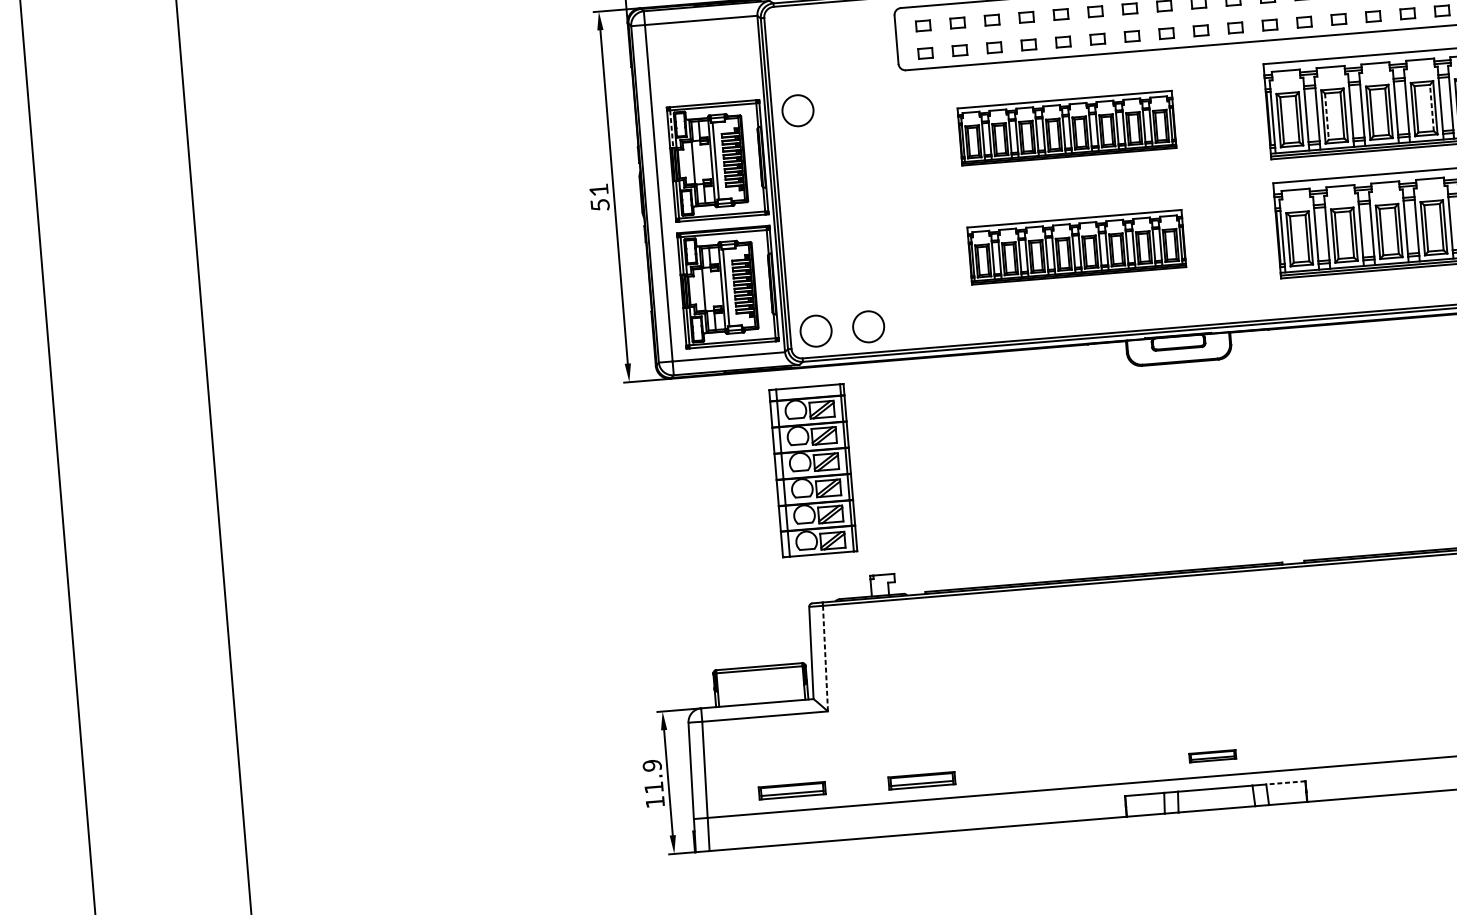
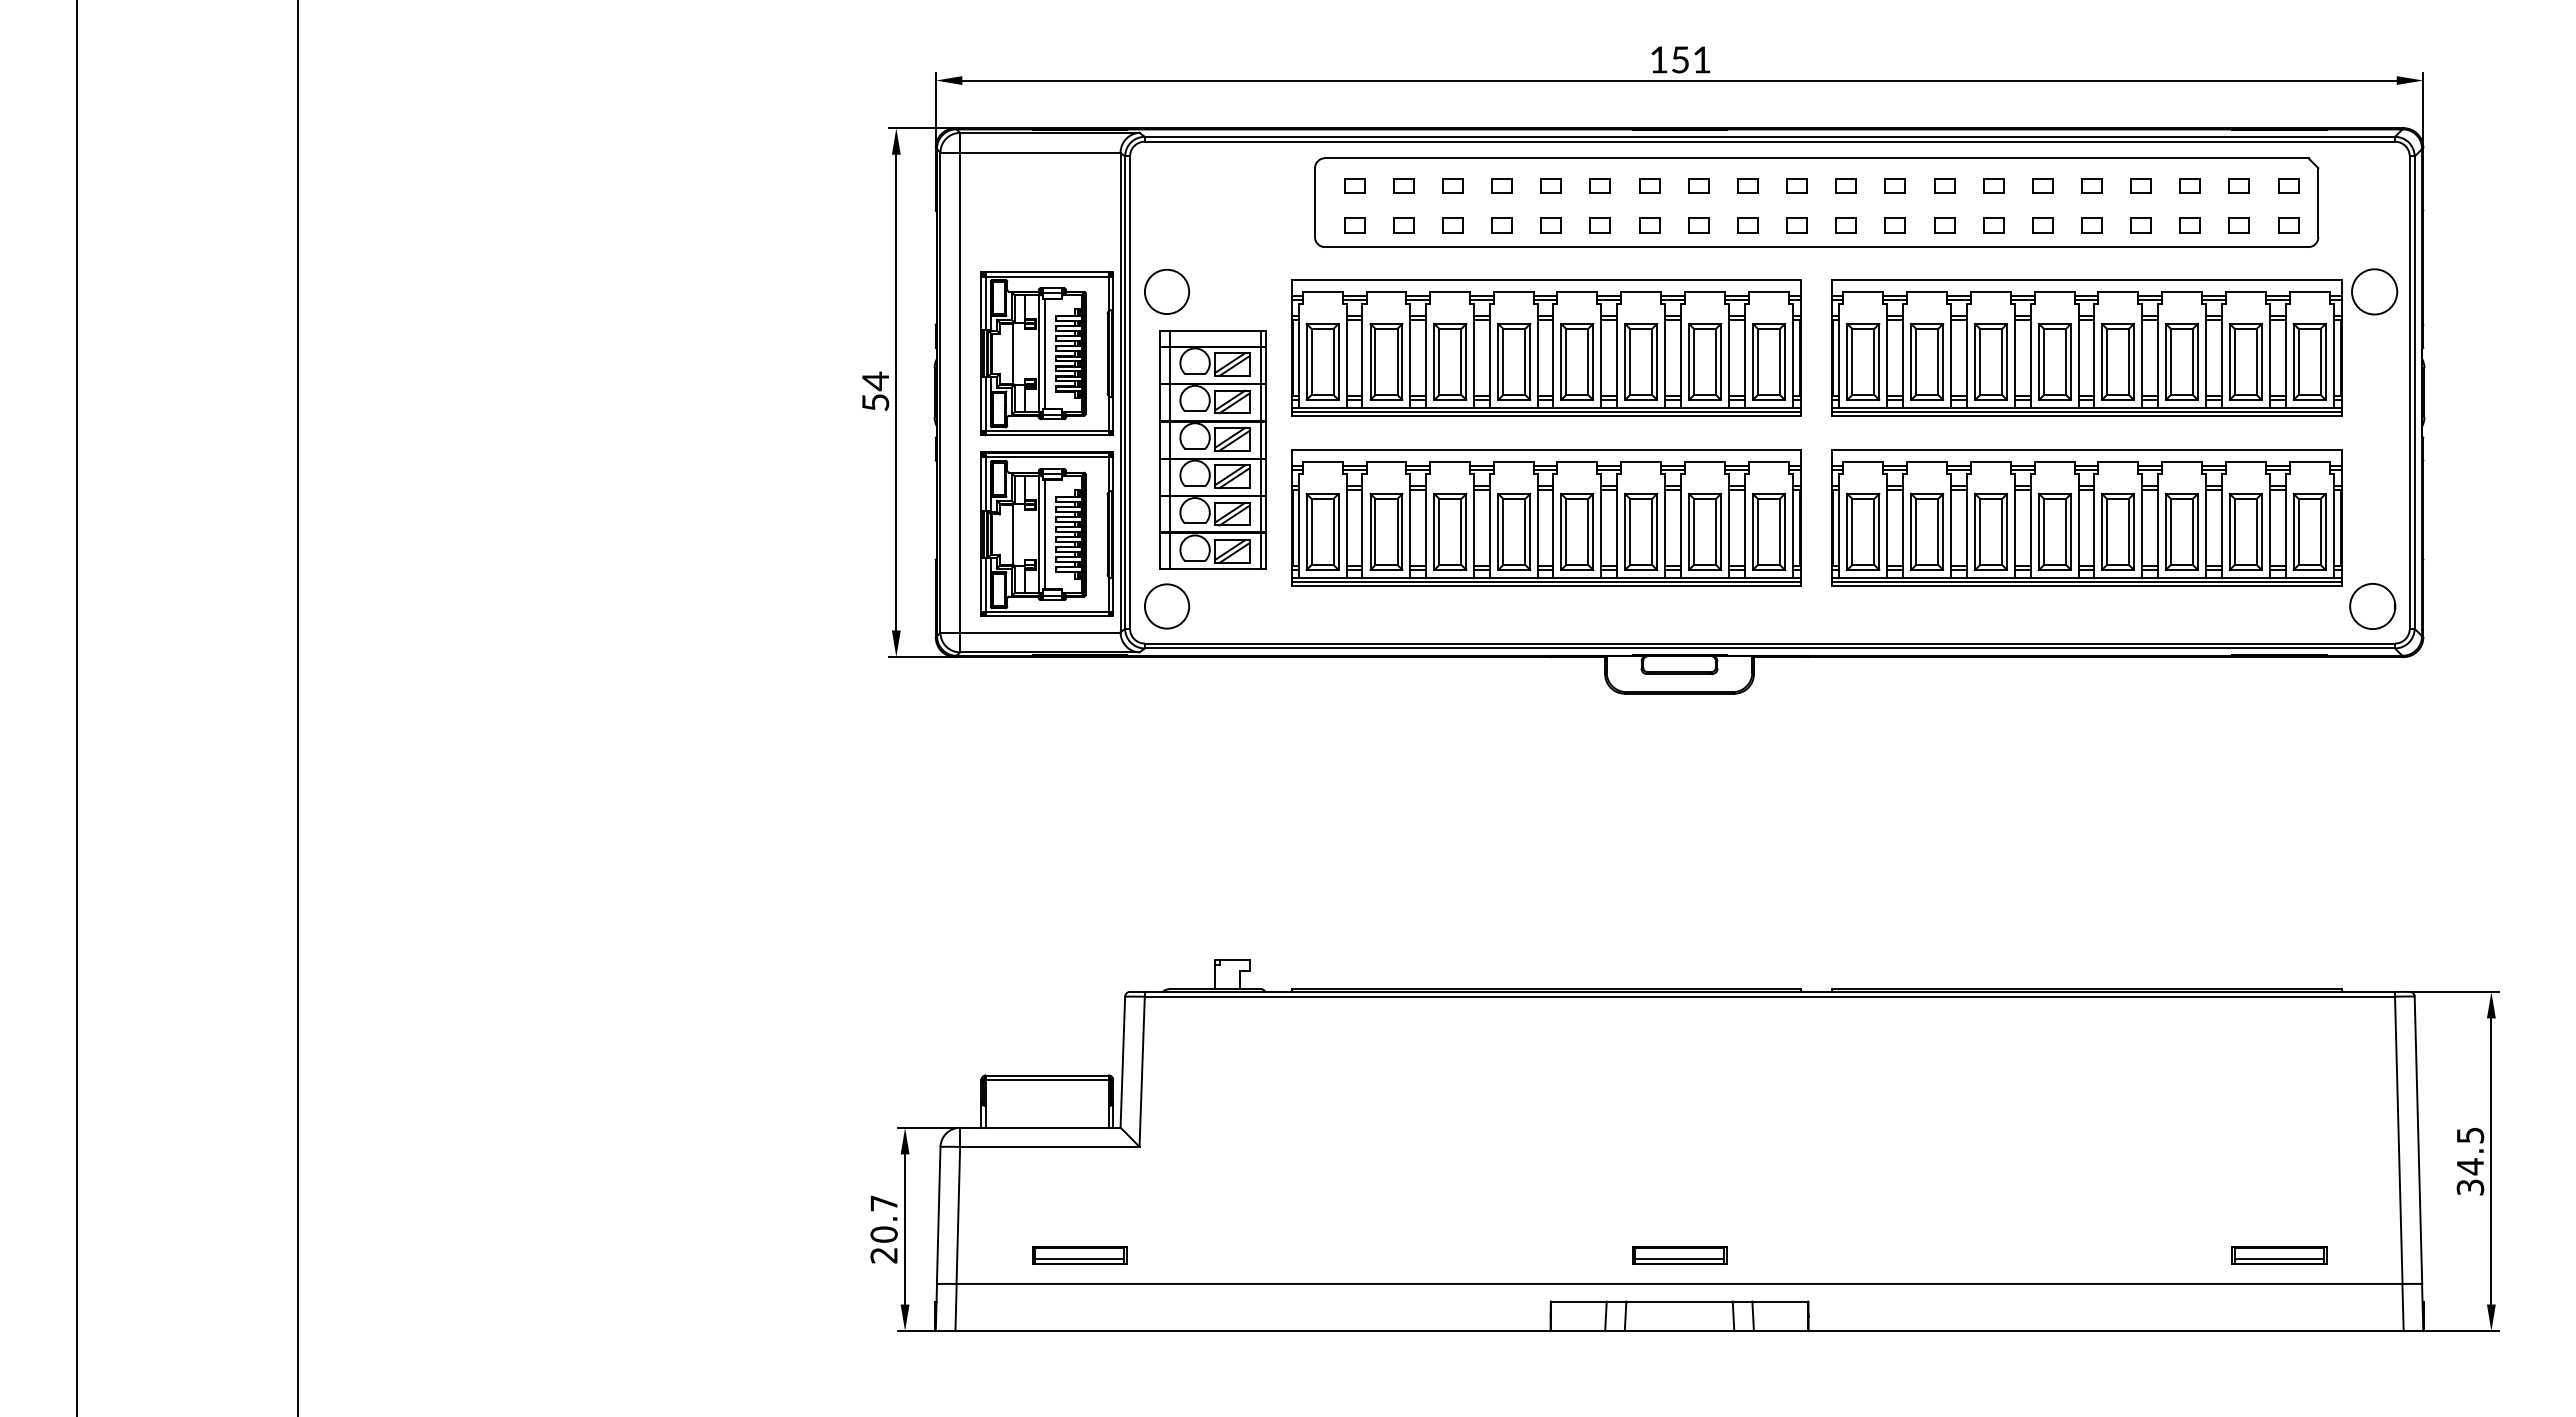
line: (1432, 107) -> (2066, 361), dashed -> solid
line: (1327, 117) -> (1916, 362), dashed -> solid
part: (1067, 127) -> (1546, 347), size x1.67
line: (671, 129) -> (985, 303), dashed -> solid
text: (598, 190) -> (875, 381), 51 -> 54
part: (1076, 246) -> (1546, 517), size x1.67
circle: (868, 326) -> (1242, 606), removed
part: (813, 470) -> (1212, 449), moved
line: (825, 659) -> (1142, 1072), dashed -> solid
part: (1212, 756) -> (1679, 1255), size x1.43
part: (921, 780) -> (1264, 1256), removed
line: (1285, 782) -> (1780, 1301), dashed -> solid
text: (653, 784) -> (883, 1229), 11.9 -> 20.7

